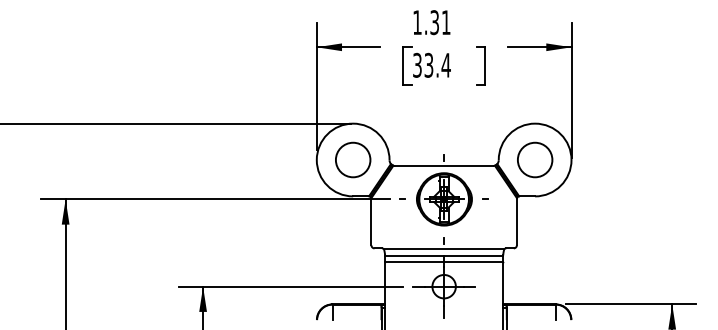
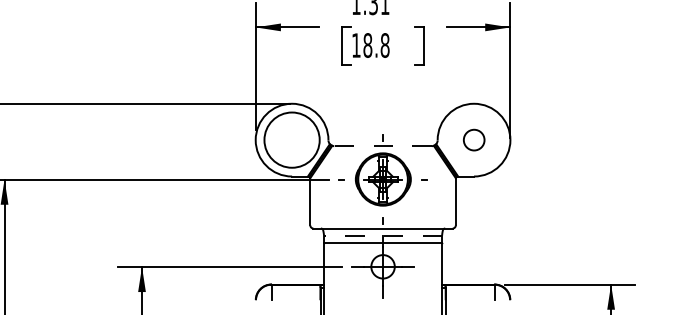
text: (431, 64) -> (370, 44), 33.4 -> 18.8
circle: (352, 159) -> (291, 139), size x1.6
circle: (535, 159) -> (474, 139), size x0.6
line: (444, 166) -> (383, 146), solid -> dashed
line: (443, 256) -> (382, 236), solid -> dashed

